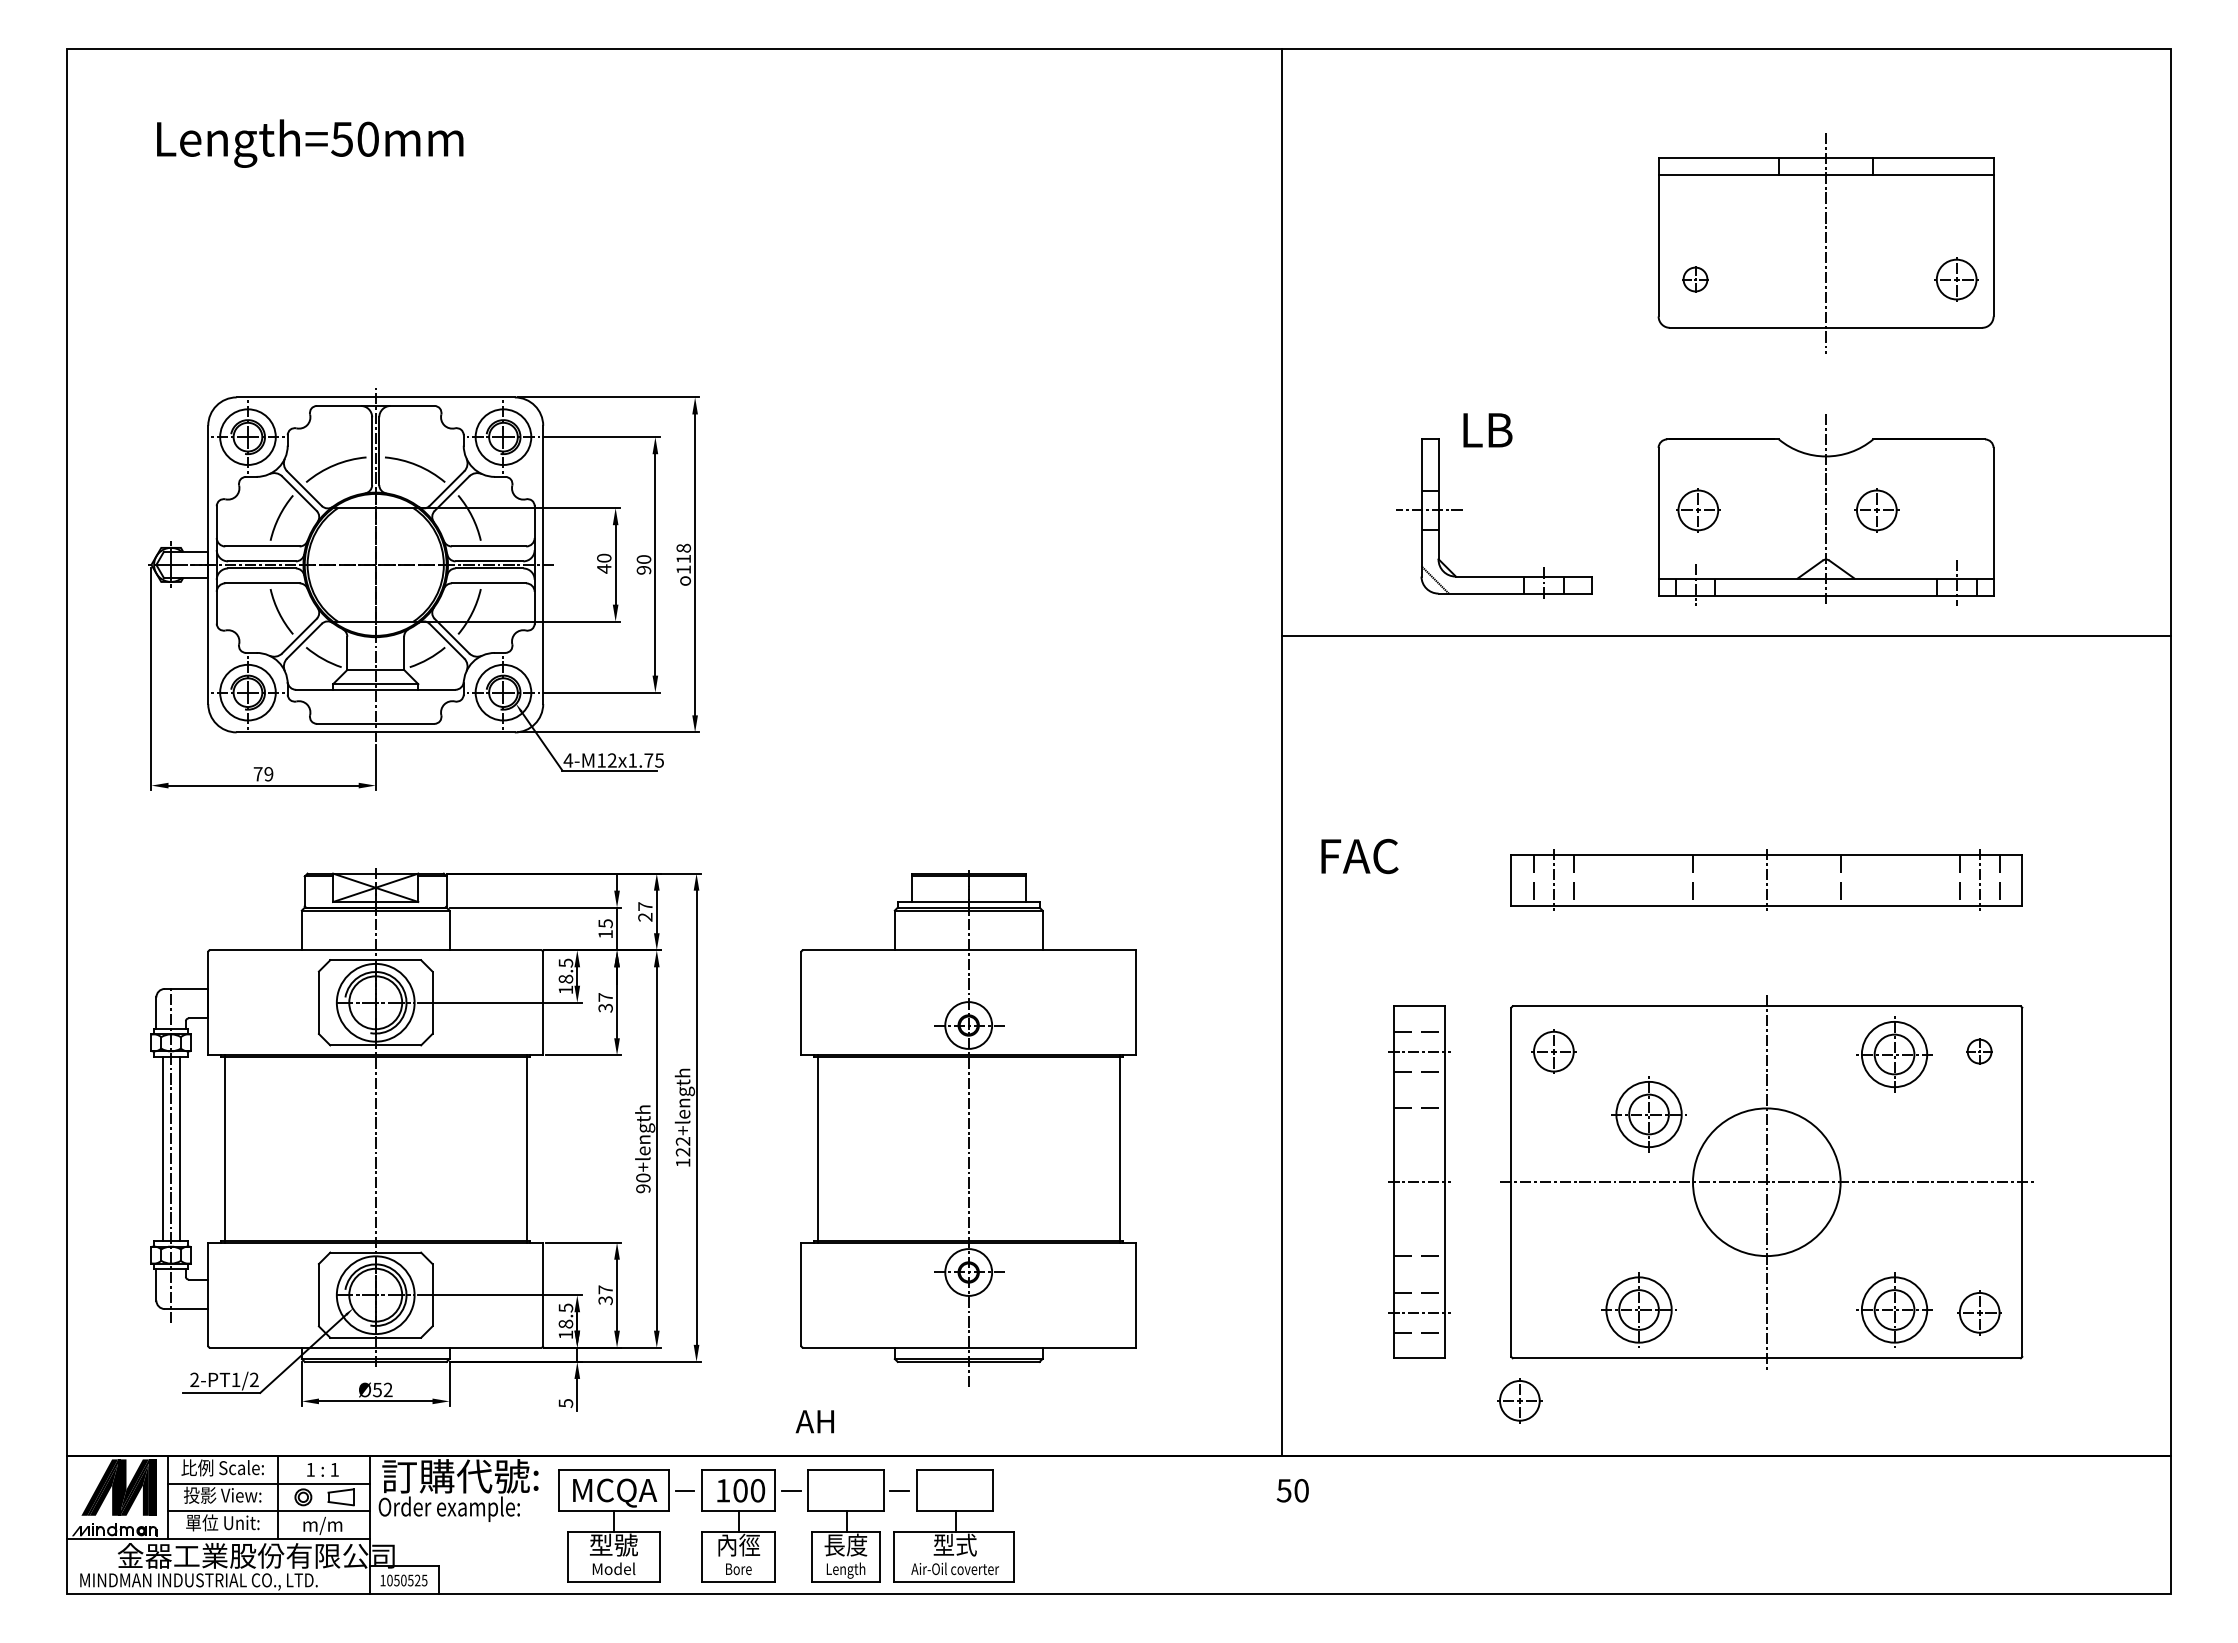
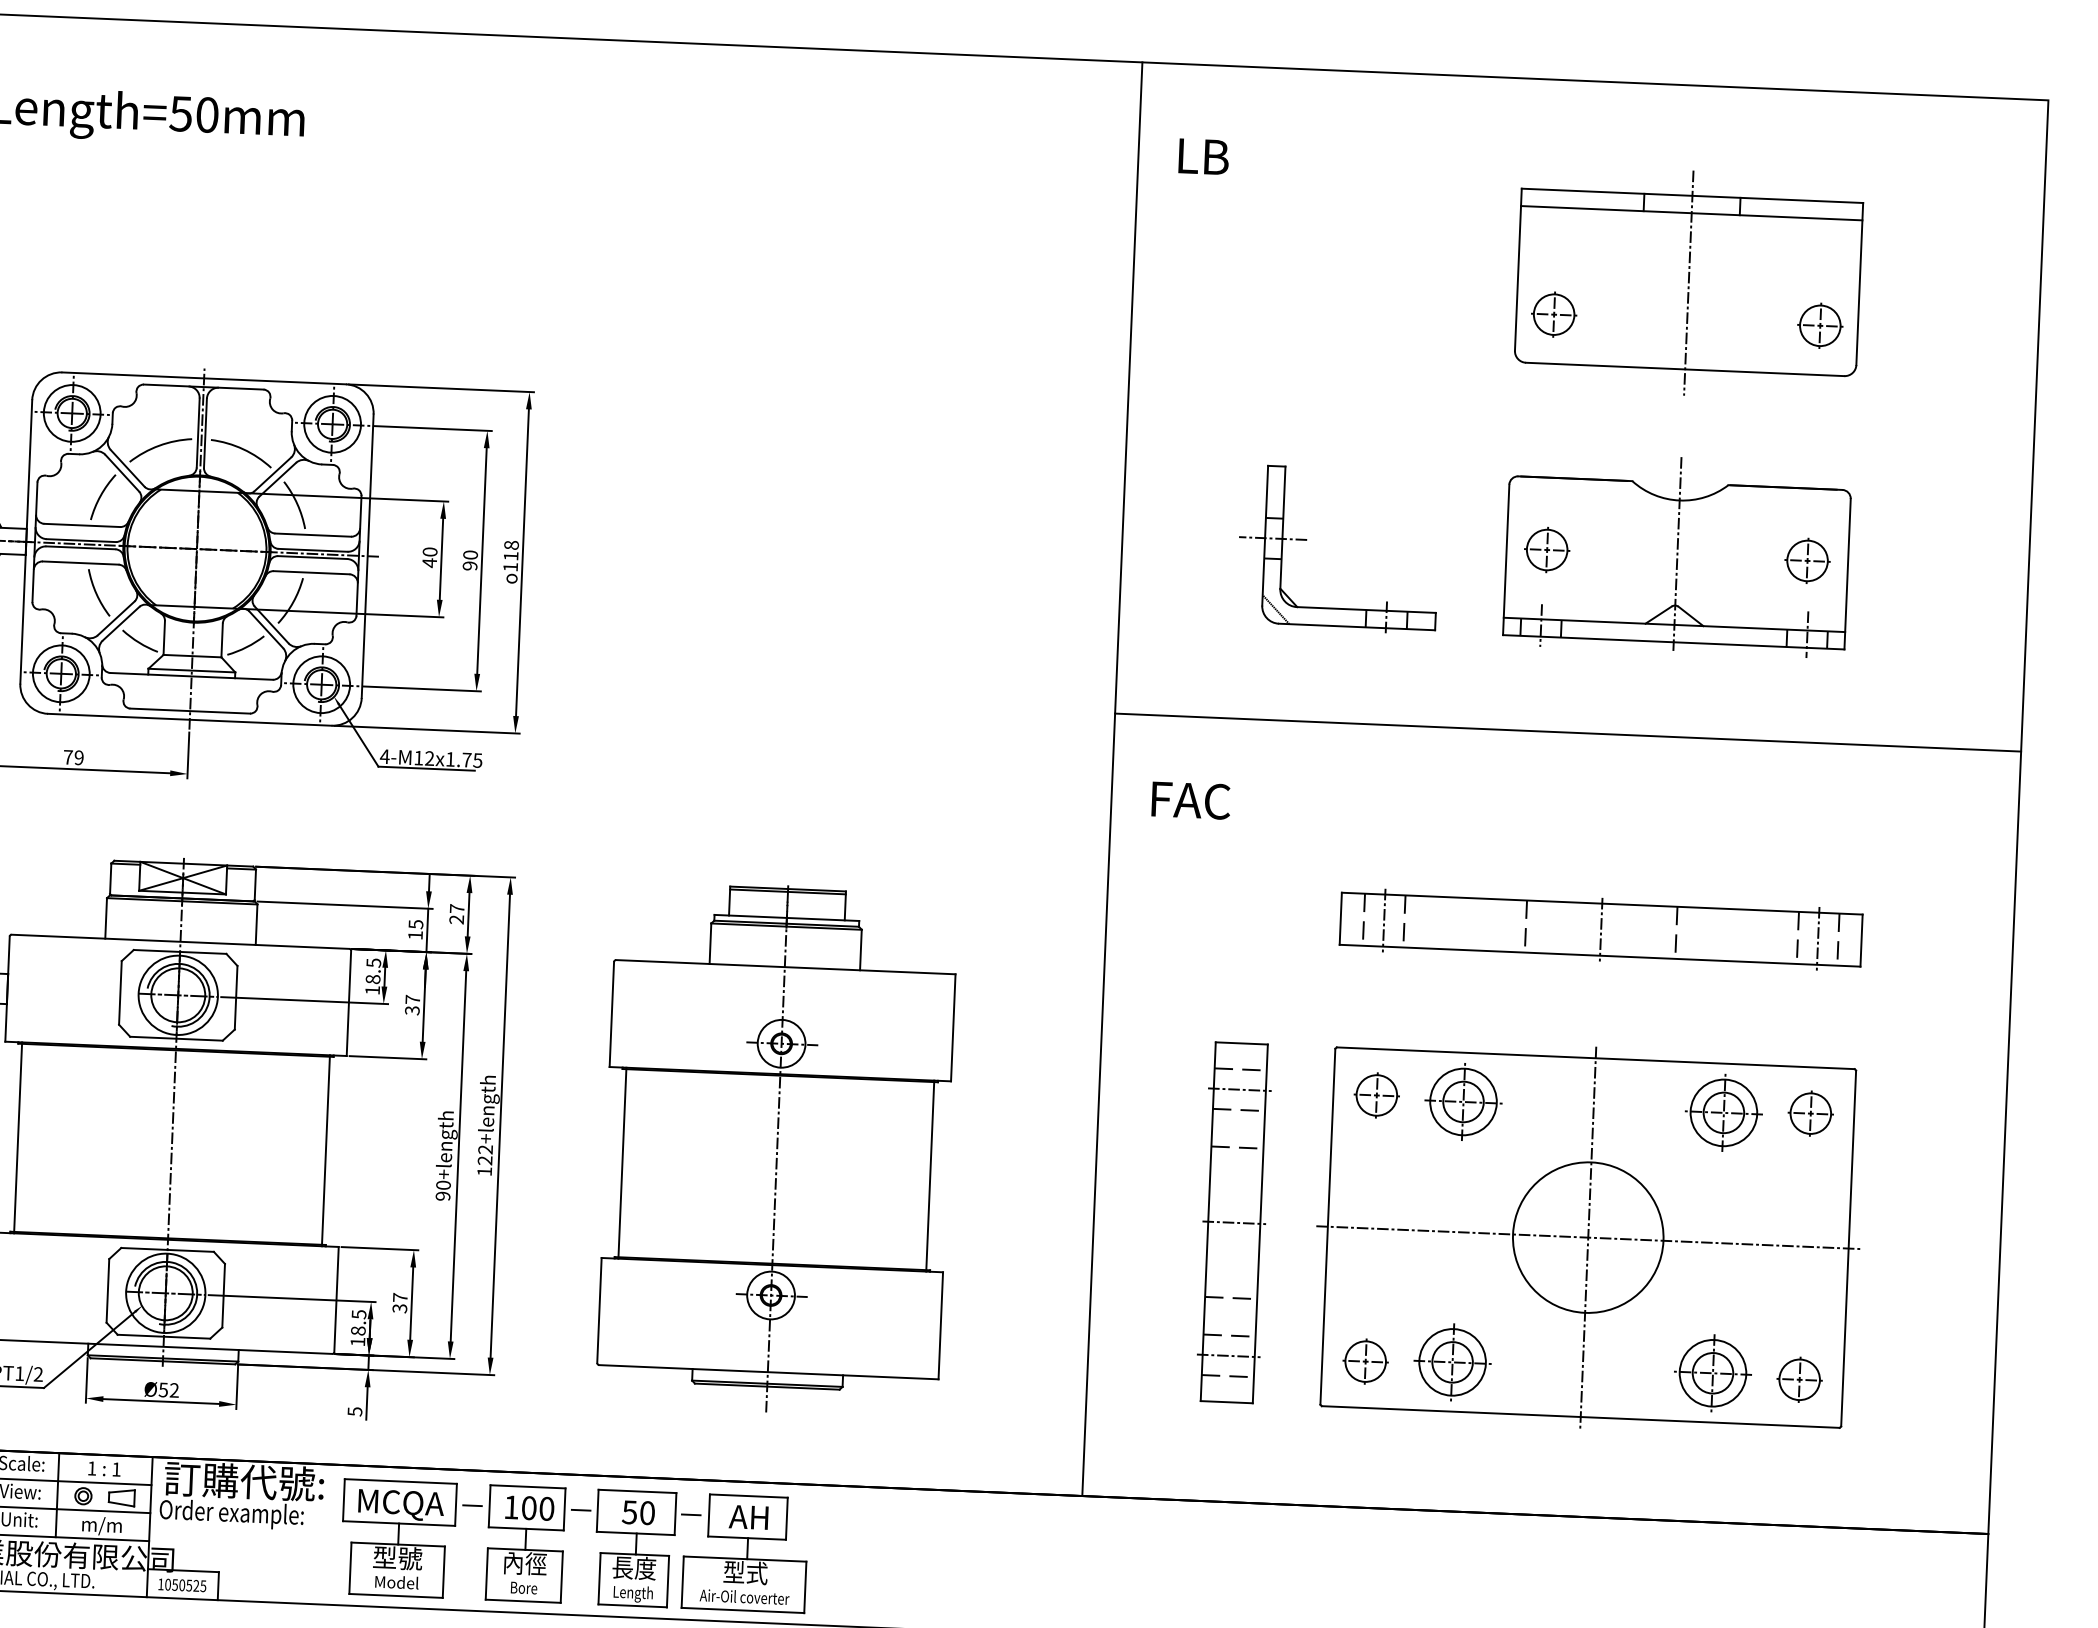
part: (1695, 279) -> (1554, 314), size x1.67
text: (1487, 430) -> (1203, 156), moved
part: (1876, 510) -> (1807, 561), moved
line: (1725, 636) -> (1567, 732), moved
text: (1359, 856) -> (1190, 800), moved
part: (1979, 1051) -> (1810, 1113), size x1.67
part: (1648, 1114) -> (1462, 1101), moved
part: (1519, 1400) -> (1365, 1361), moved
text: (814, 1421) -> (748, 1517), moved
text: (1292, 1490) -> (638, 1512), moved

